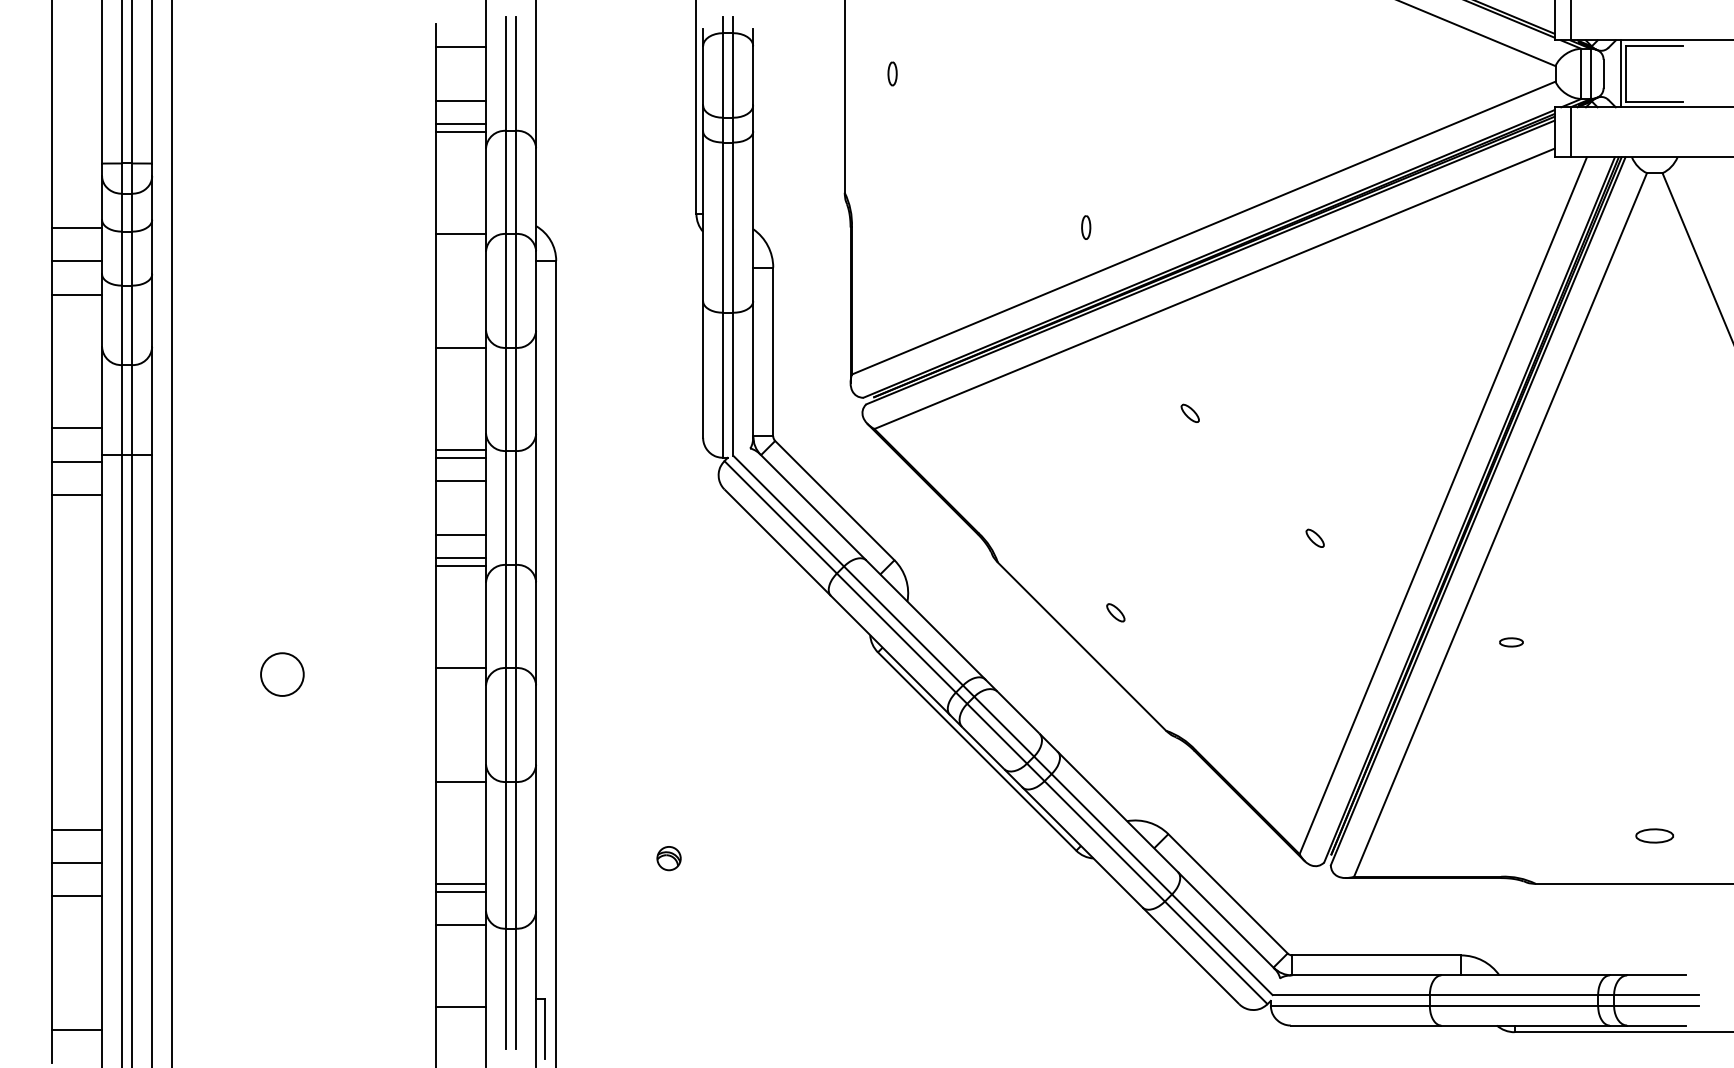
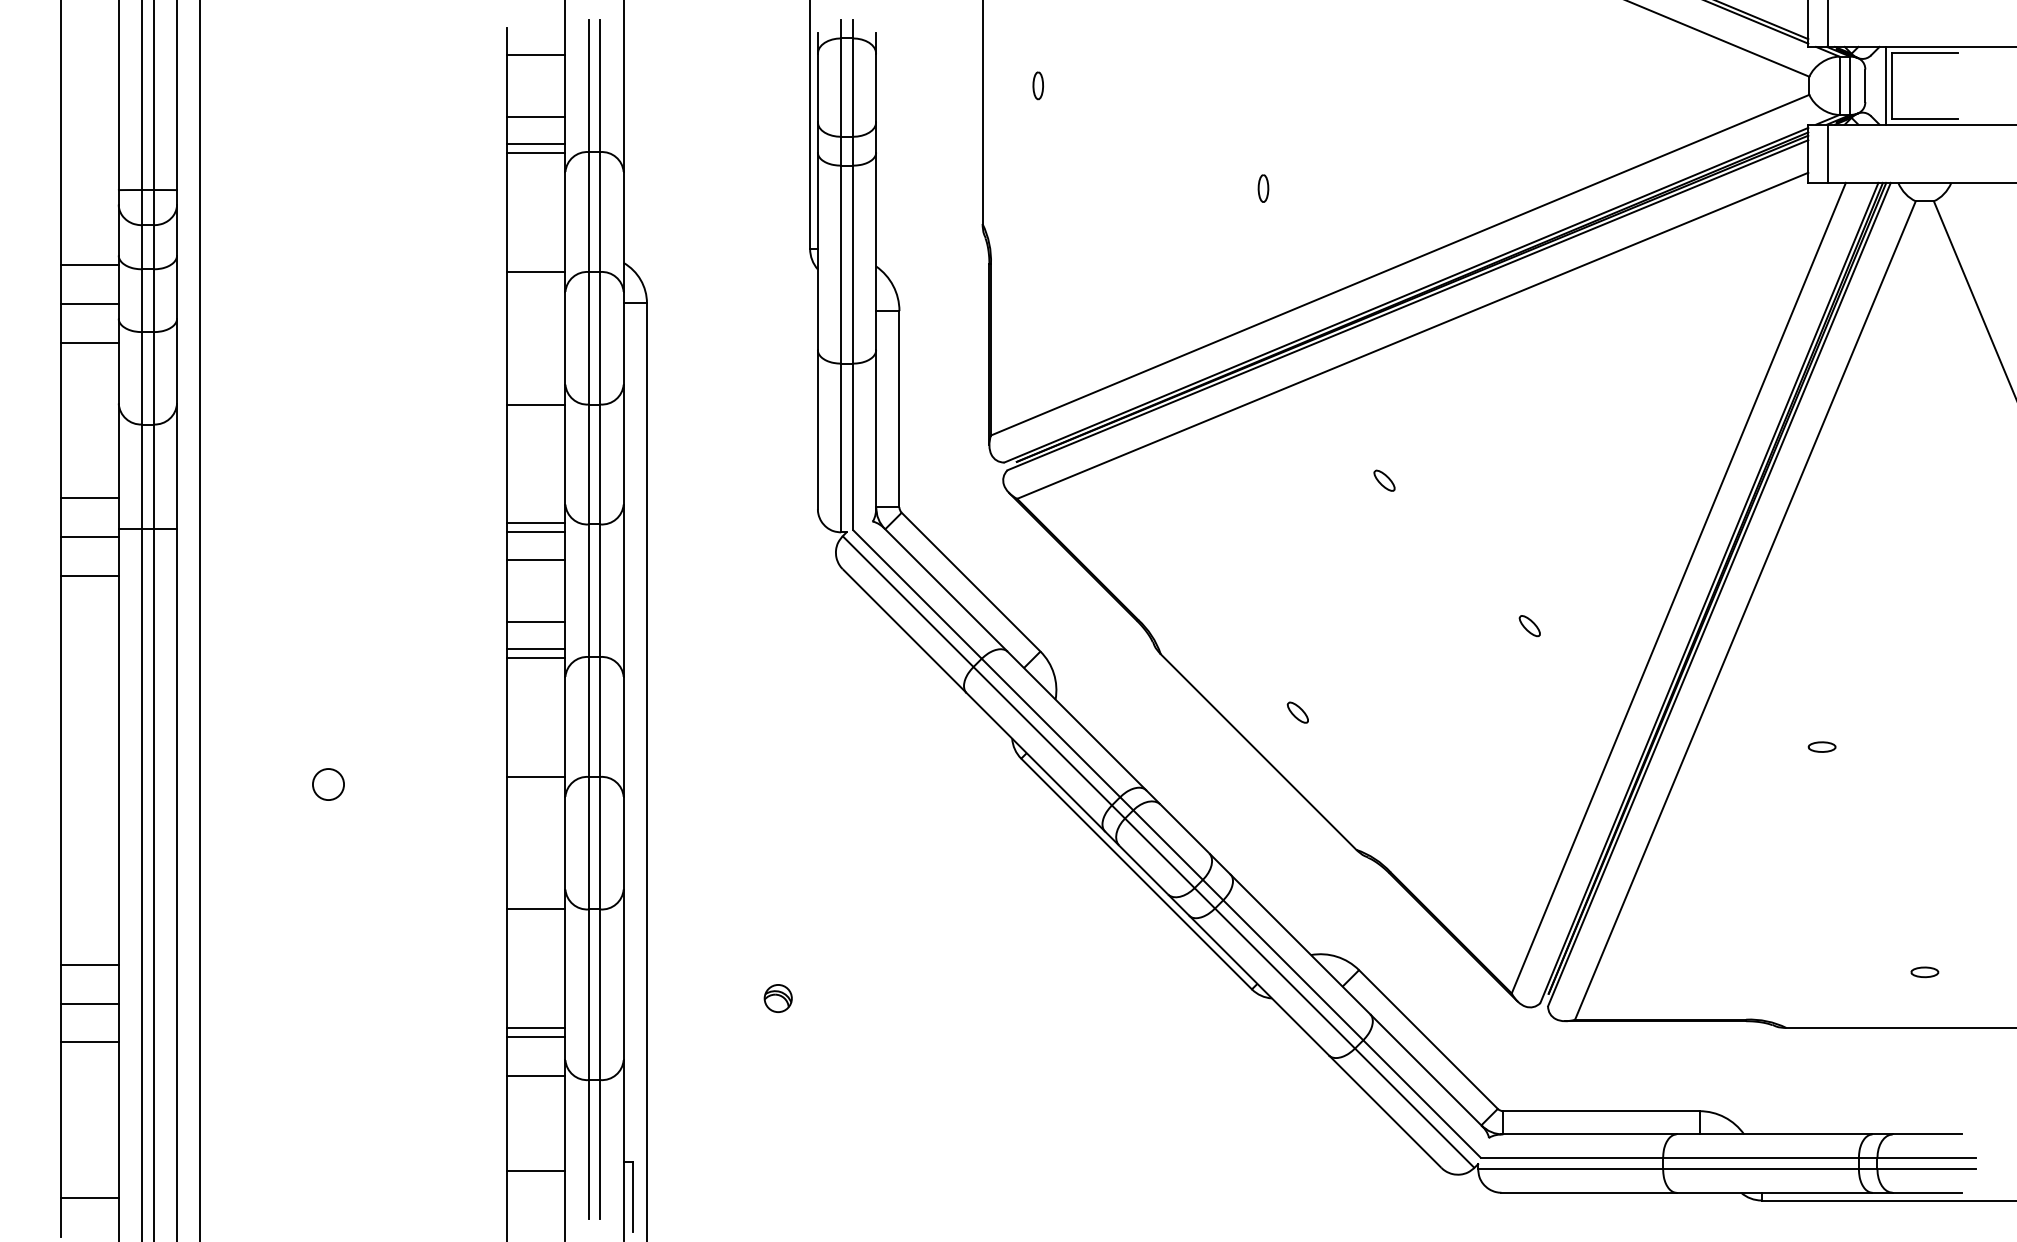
part: (1086, 227) -> (1263, 188), moved
part: (1510, 641) -> (1821, 746), moved
circle: (282, 674) -> (328, 784), size x0.62
part: (1654, 836) -> (1924, 972), size x0.62

